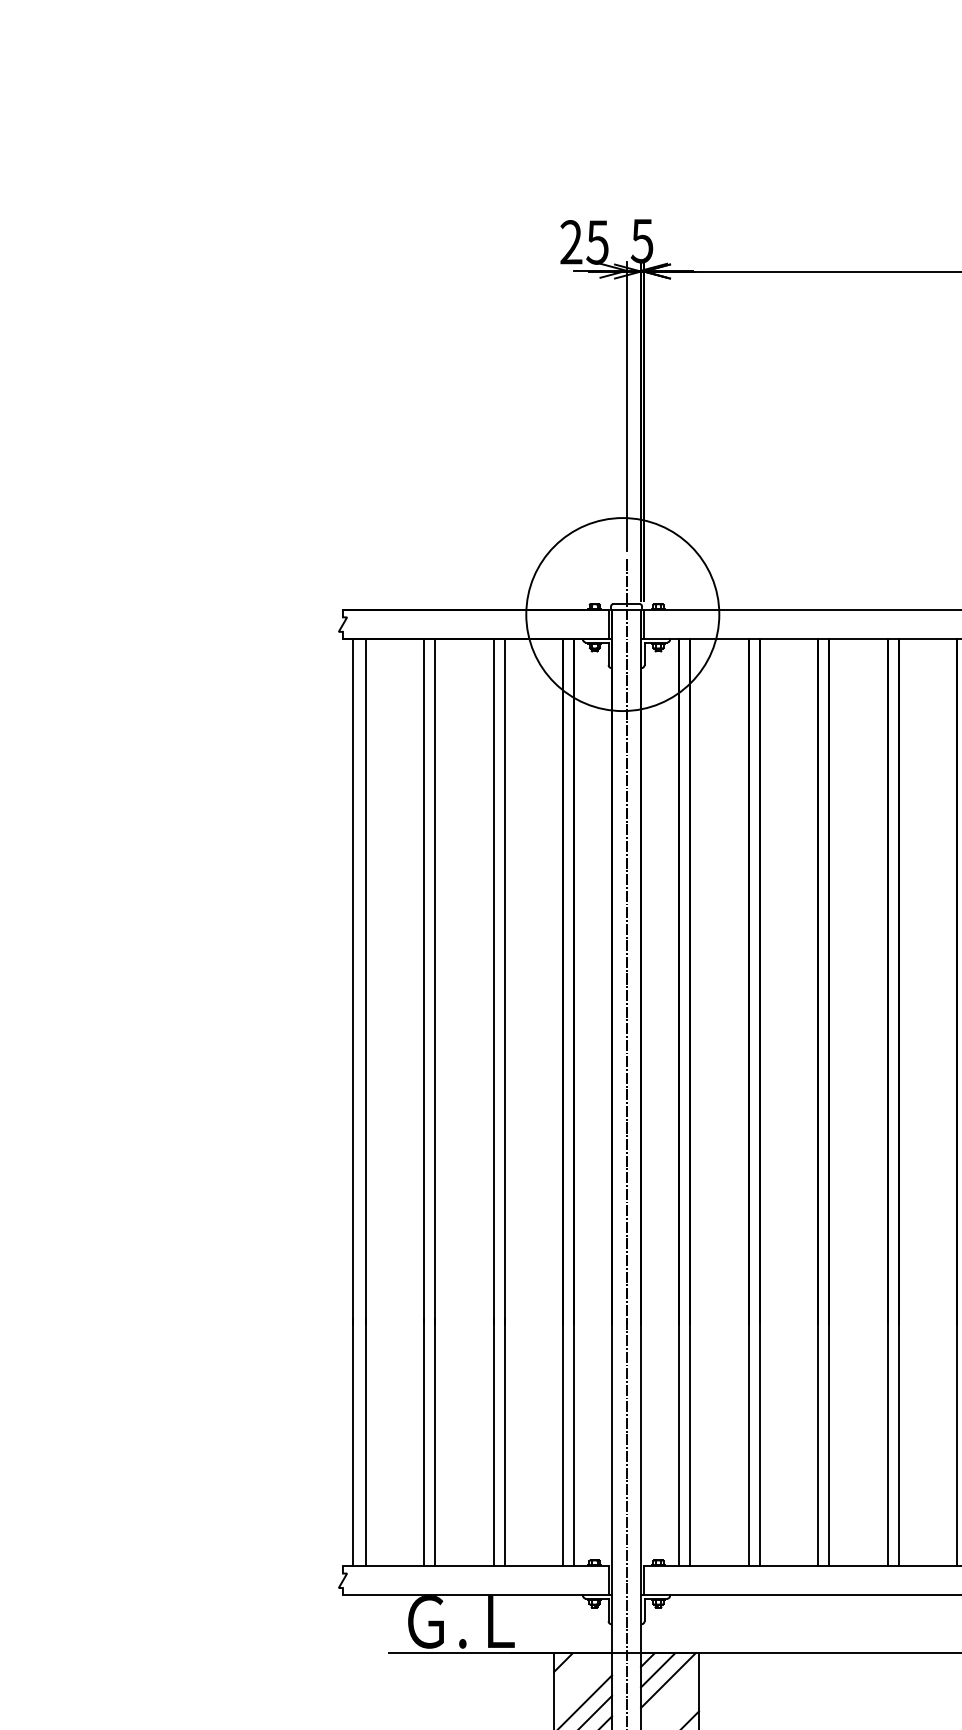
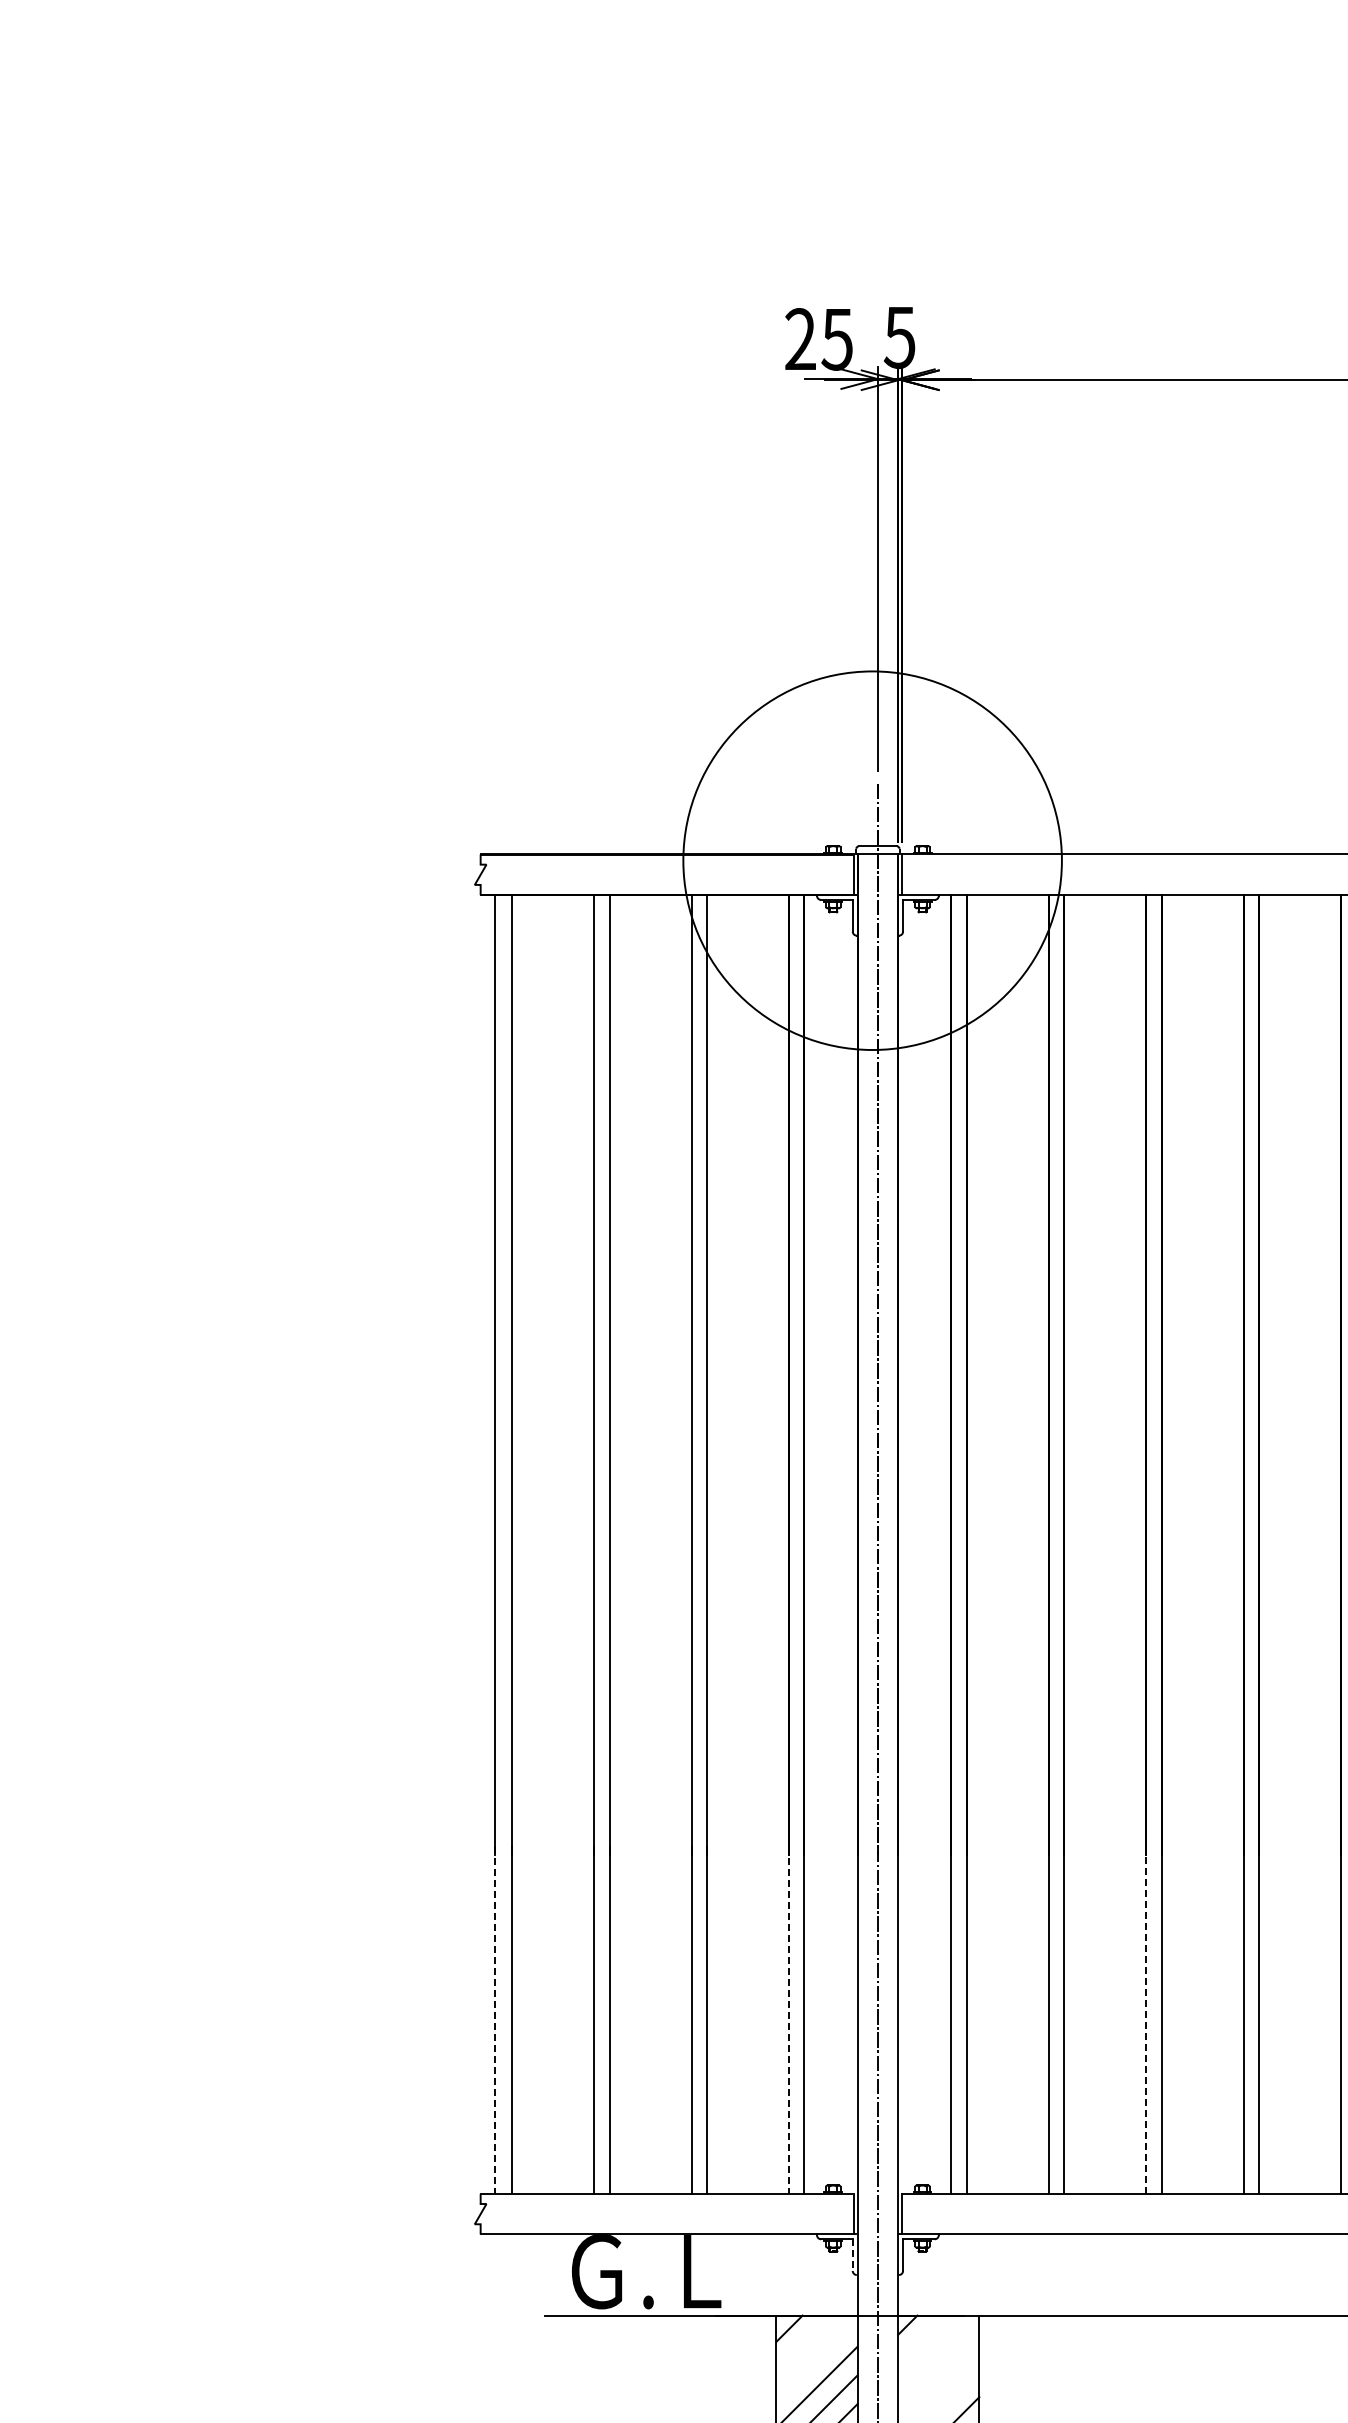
circle: (622, 614) -> (872, 860), size x1.4
line: (352, 1442) -> (494, 2020), solid -> dashed
line: (563, 1442) -> (789, 2020), solid -> dashed
line: (818, 1442) -> (1146, 2020), solid -> dashed
line: (608, 1610) -> (852, 2255), solid -> dashed
line: (658, 1670) -> (922, 2339), removed
line: (668, 1680) -> (936, 2353), removed

